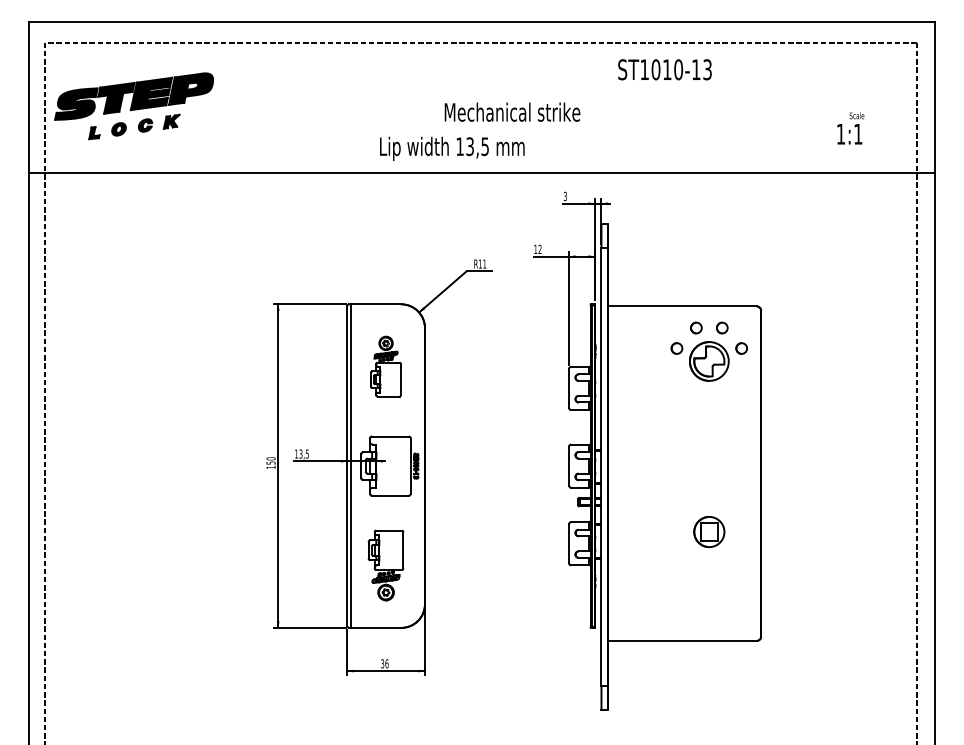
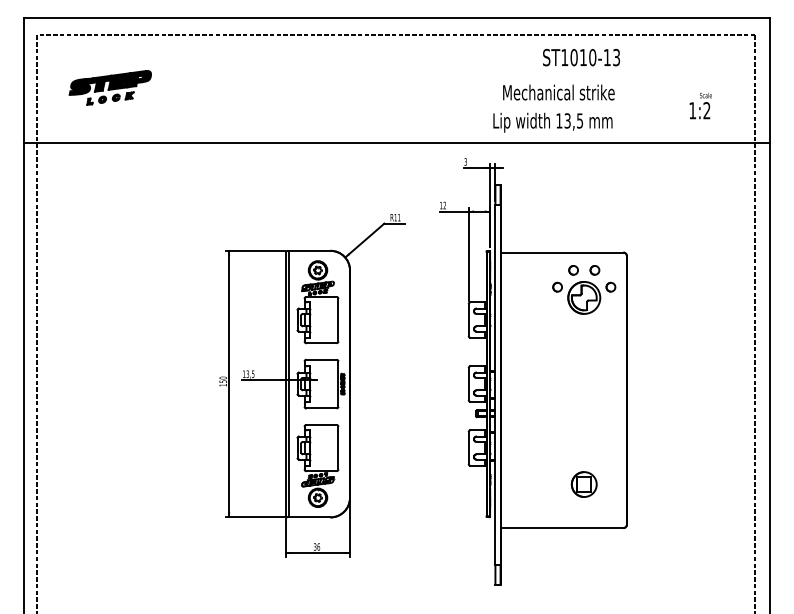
text: (664, 69) -> (581, 57), moved
part: (133, 106) -> (109, 87), size x0.62
text: (512, 111) -> (558, 91), moved
text: (858, 133) -> (707, 110), 1:1 -> 1:2
text: (452, 148) -> (553, 122), moved
part: (385, 366) -> (317, 302), size x1.67
part: (709, 532) -> (584, 484), moved
part: (385, 565) -> (317, 465), size x1.43

